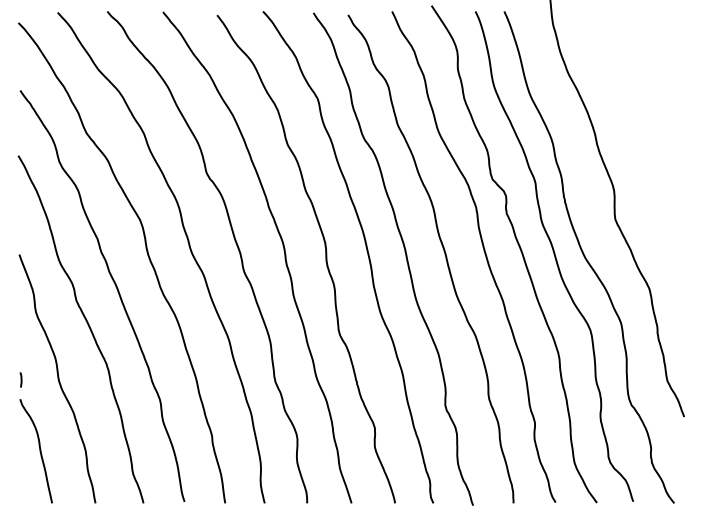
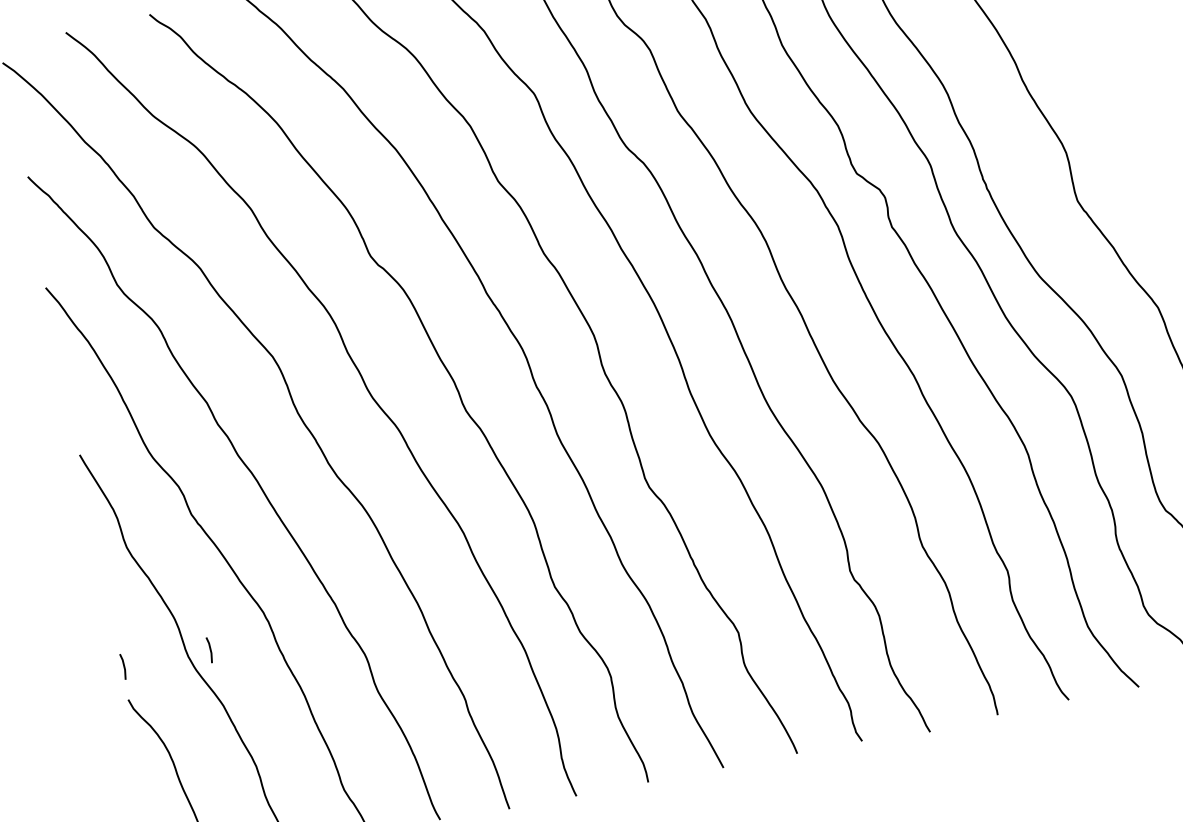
line: (71, 379) -> (208, 649), added

